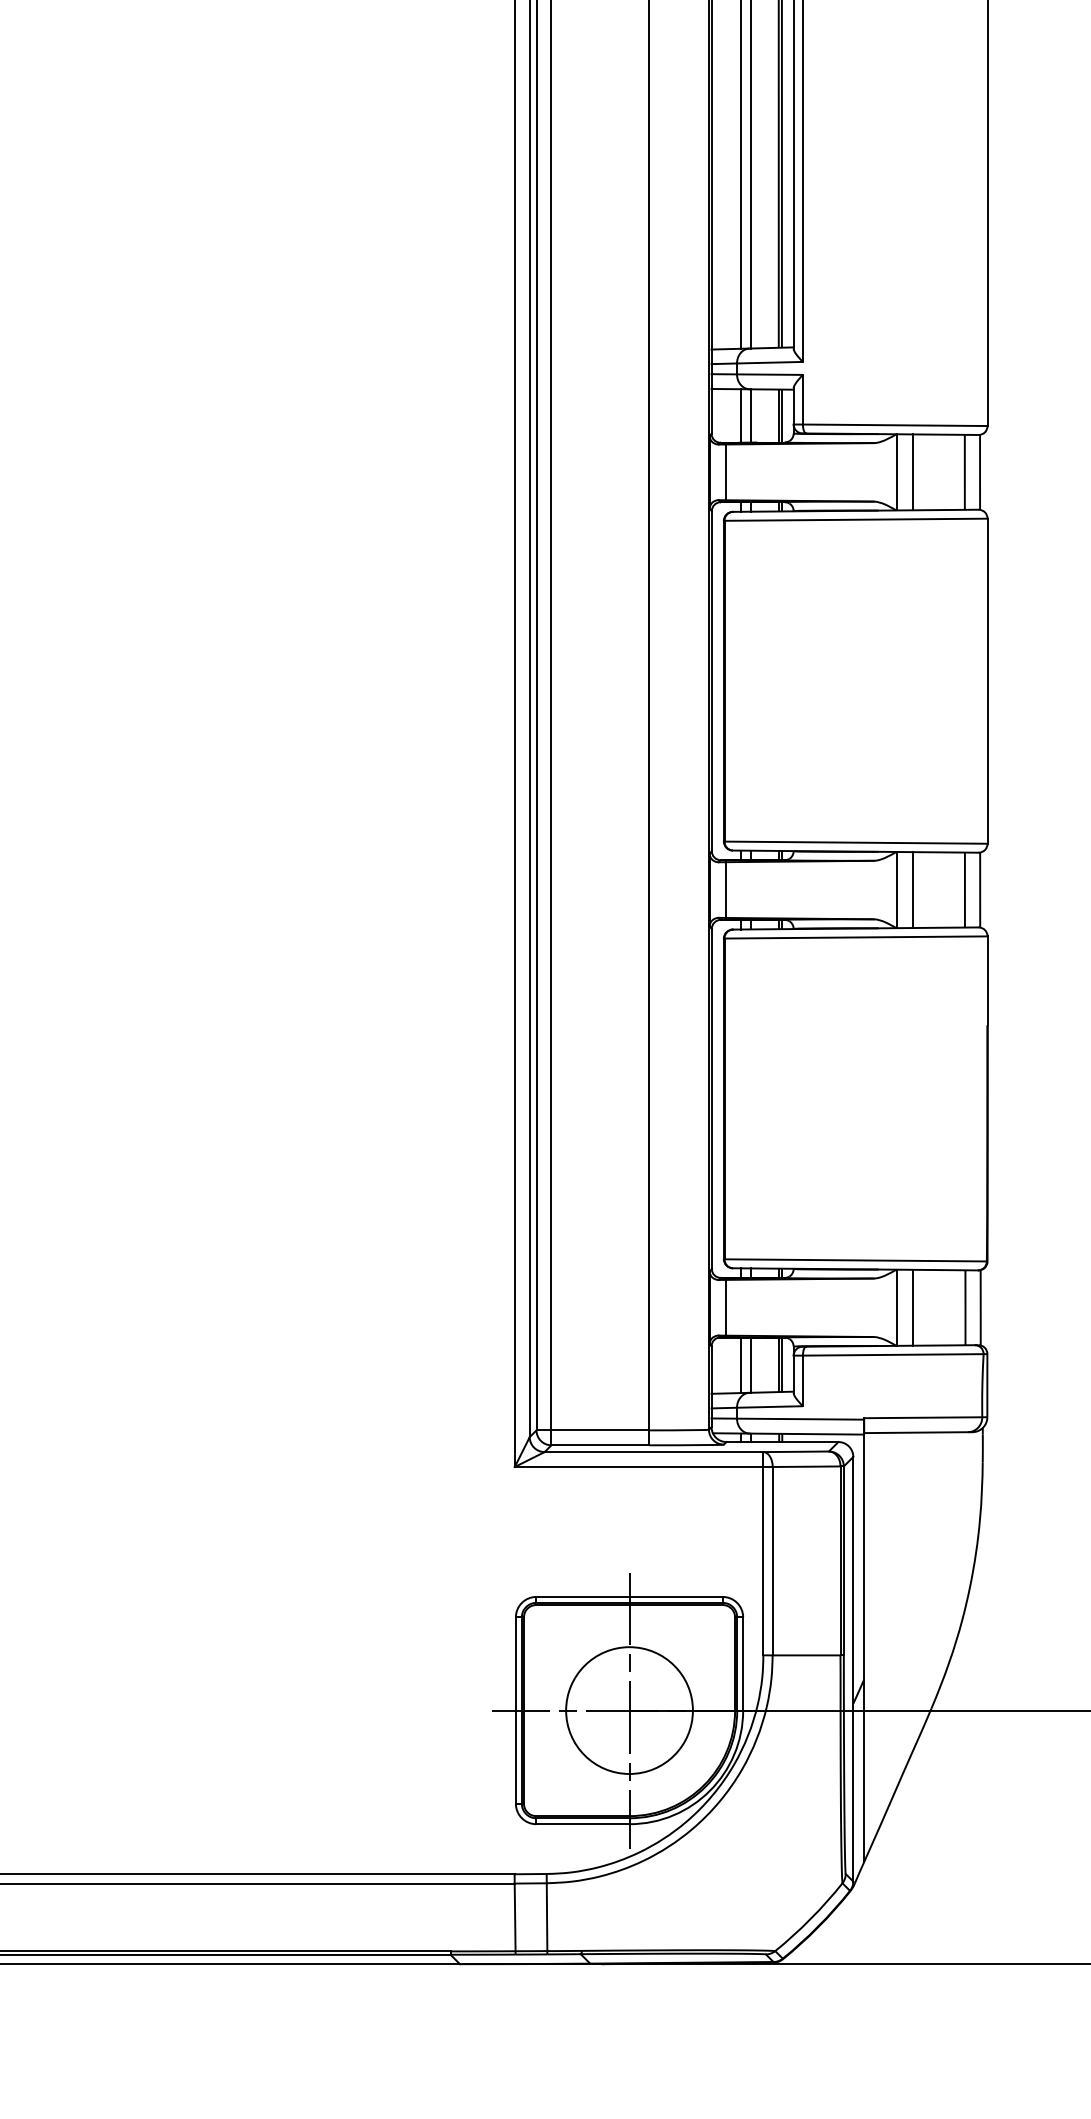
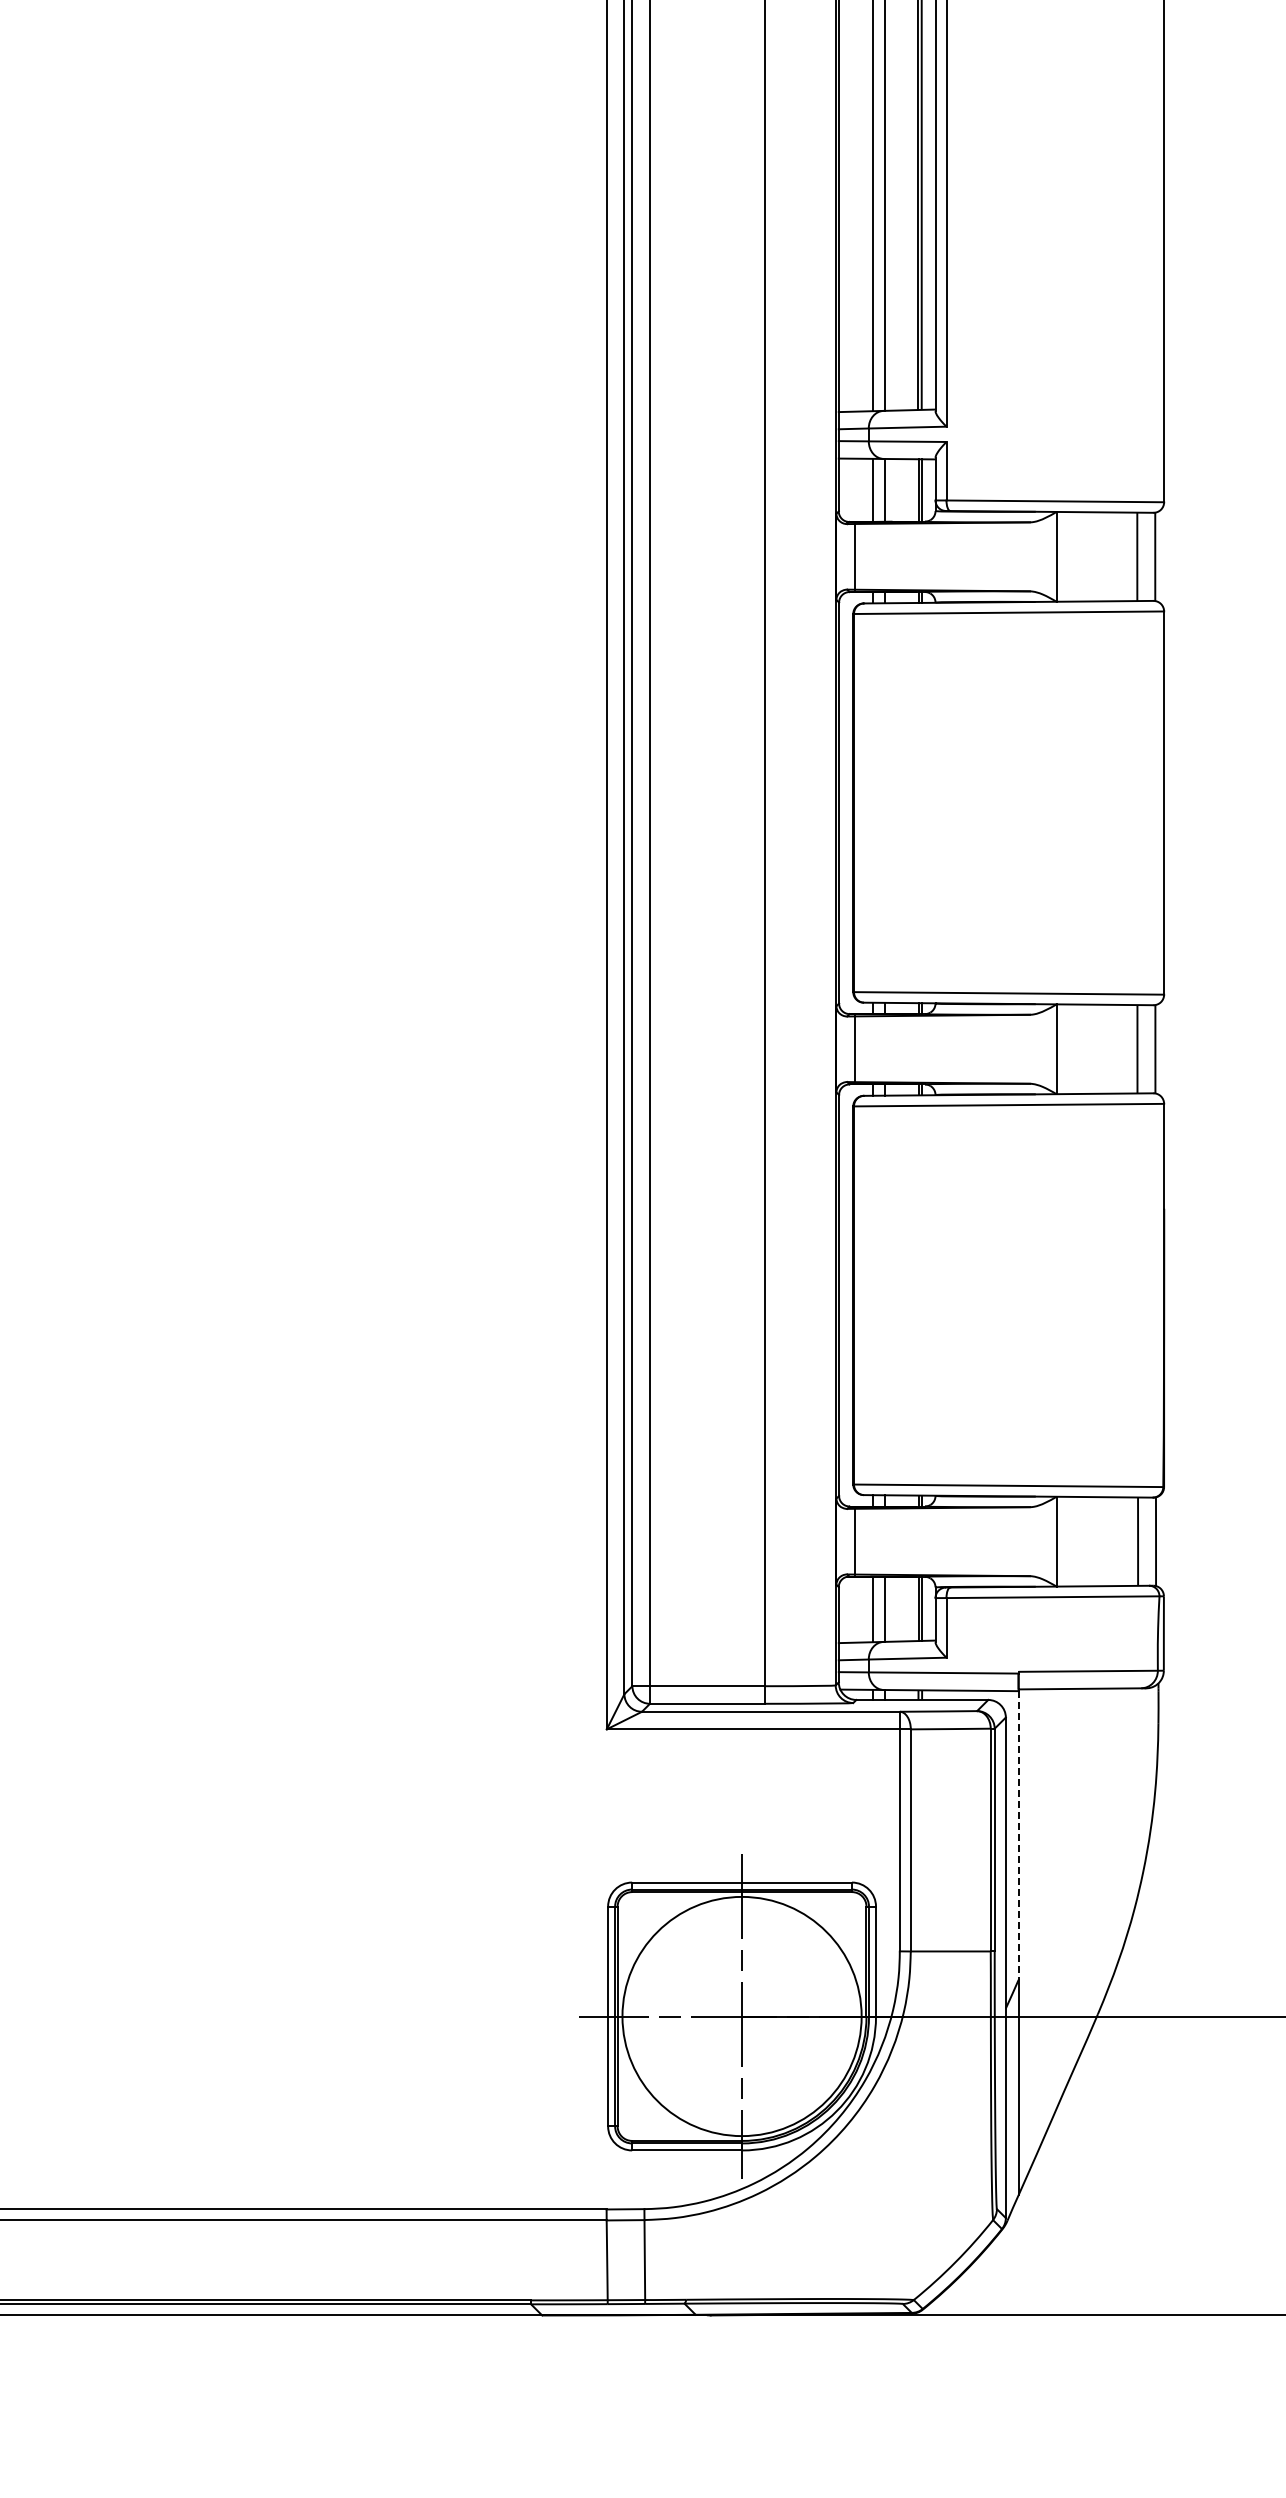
line: (913, 472) -> (1076, 556), removed
line: (913, 890) -> (1076, 1049), removed
line: (913, 1307) -> (1076, 1541), removed
line: (864, 1557) -> (1018, 1836), solid -> dashed
circle: (629, 1710) -> (741, 2016), size x1.6

